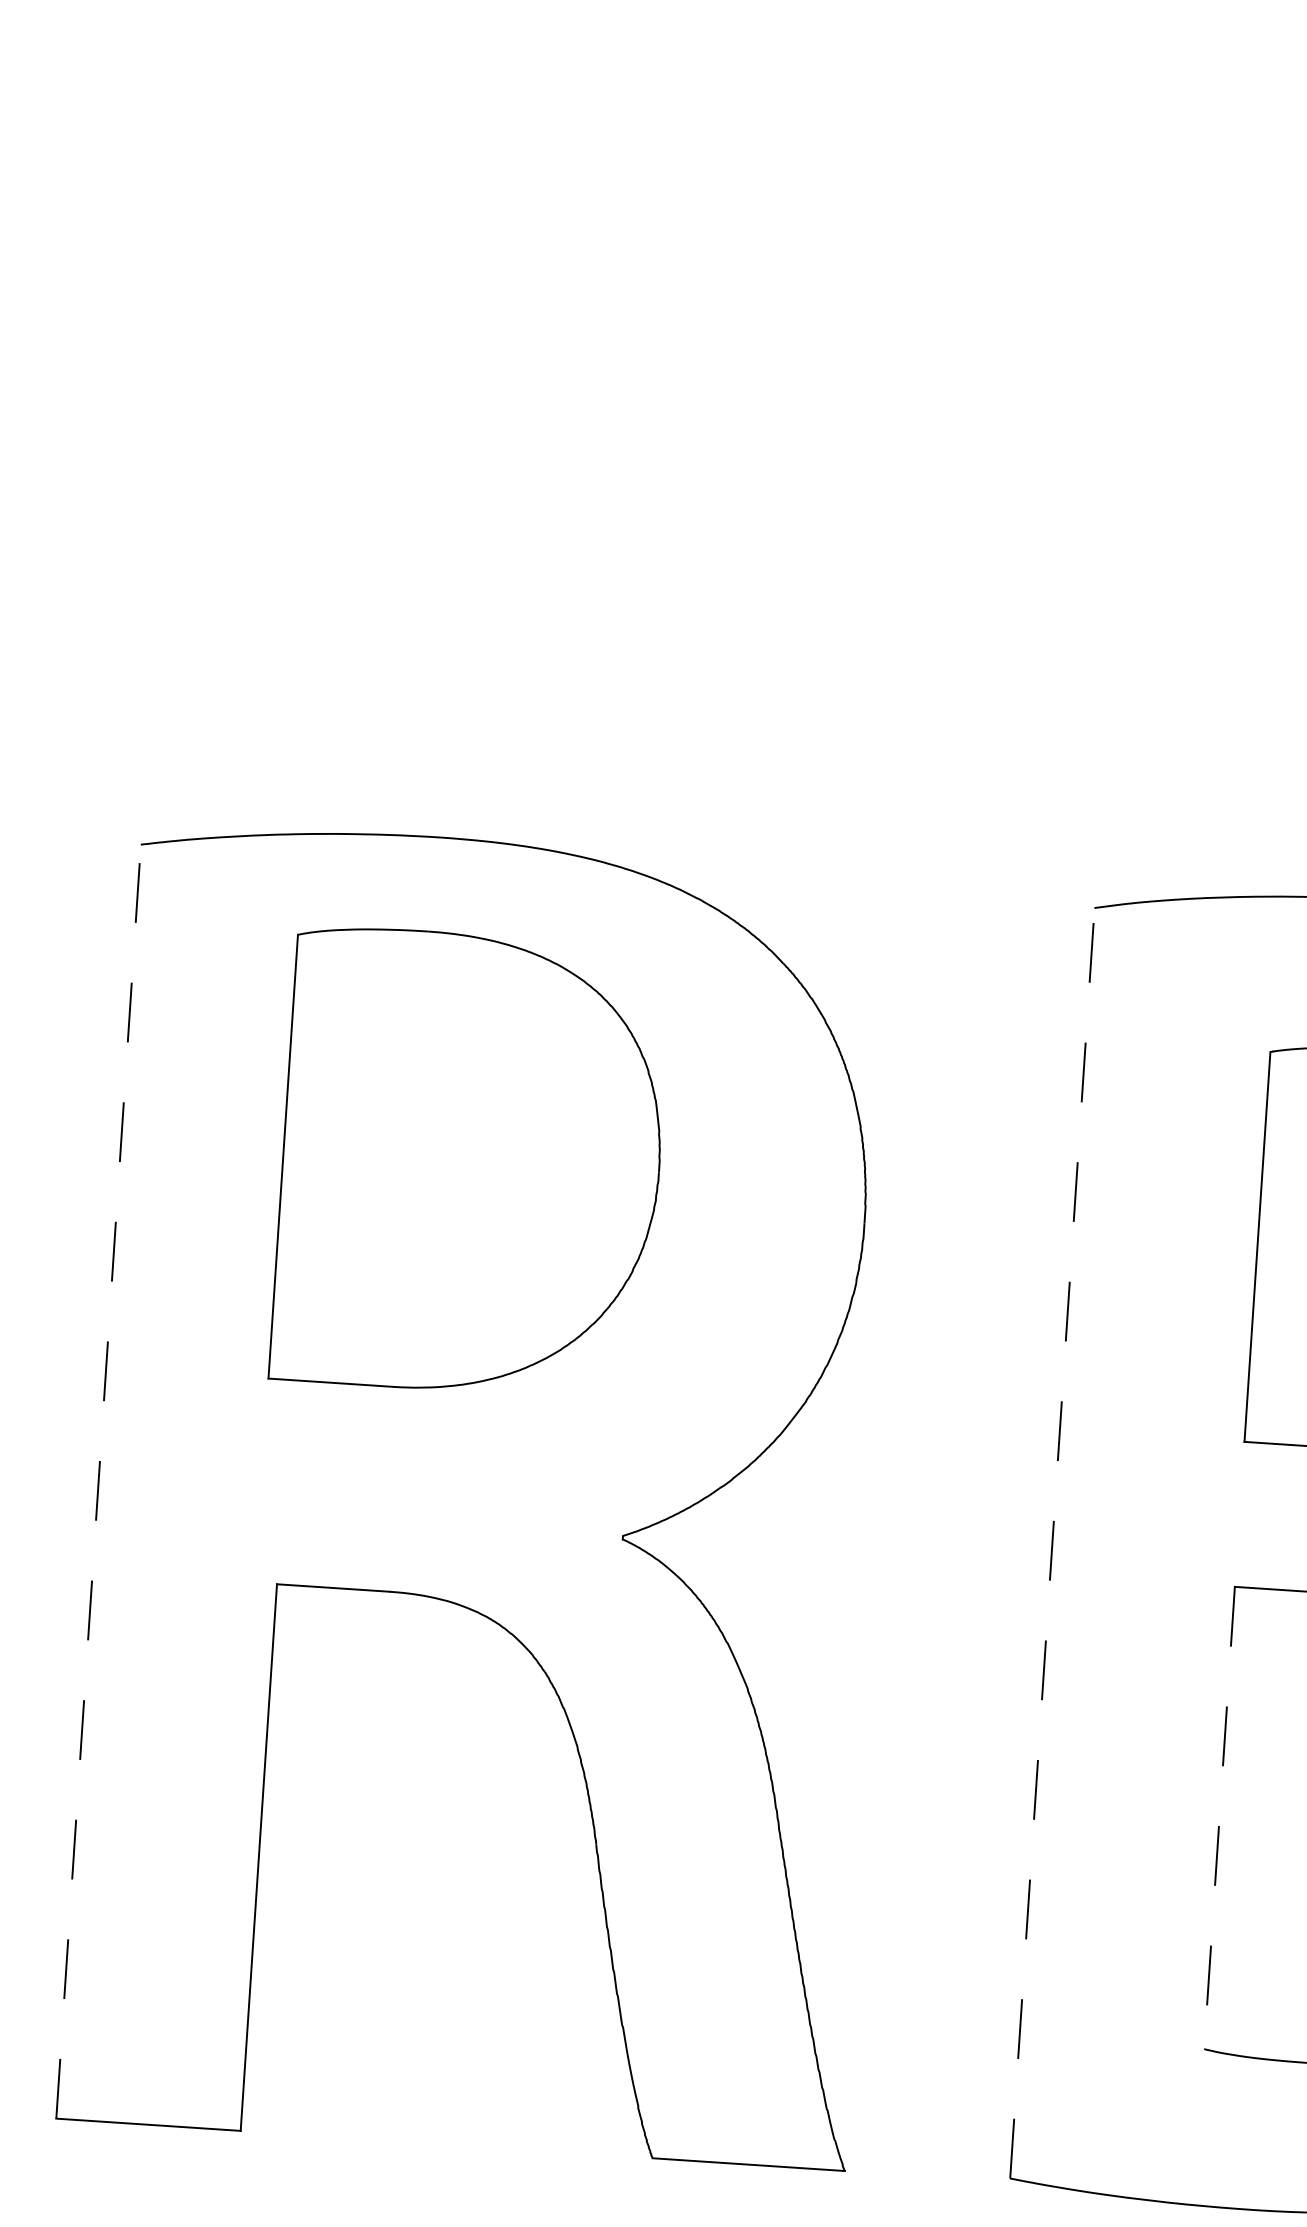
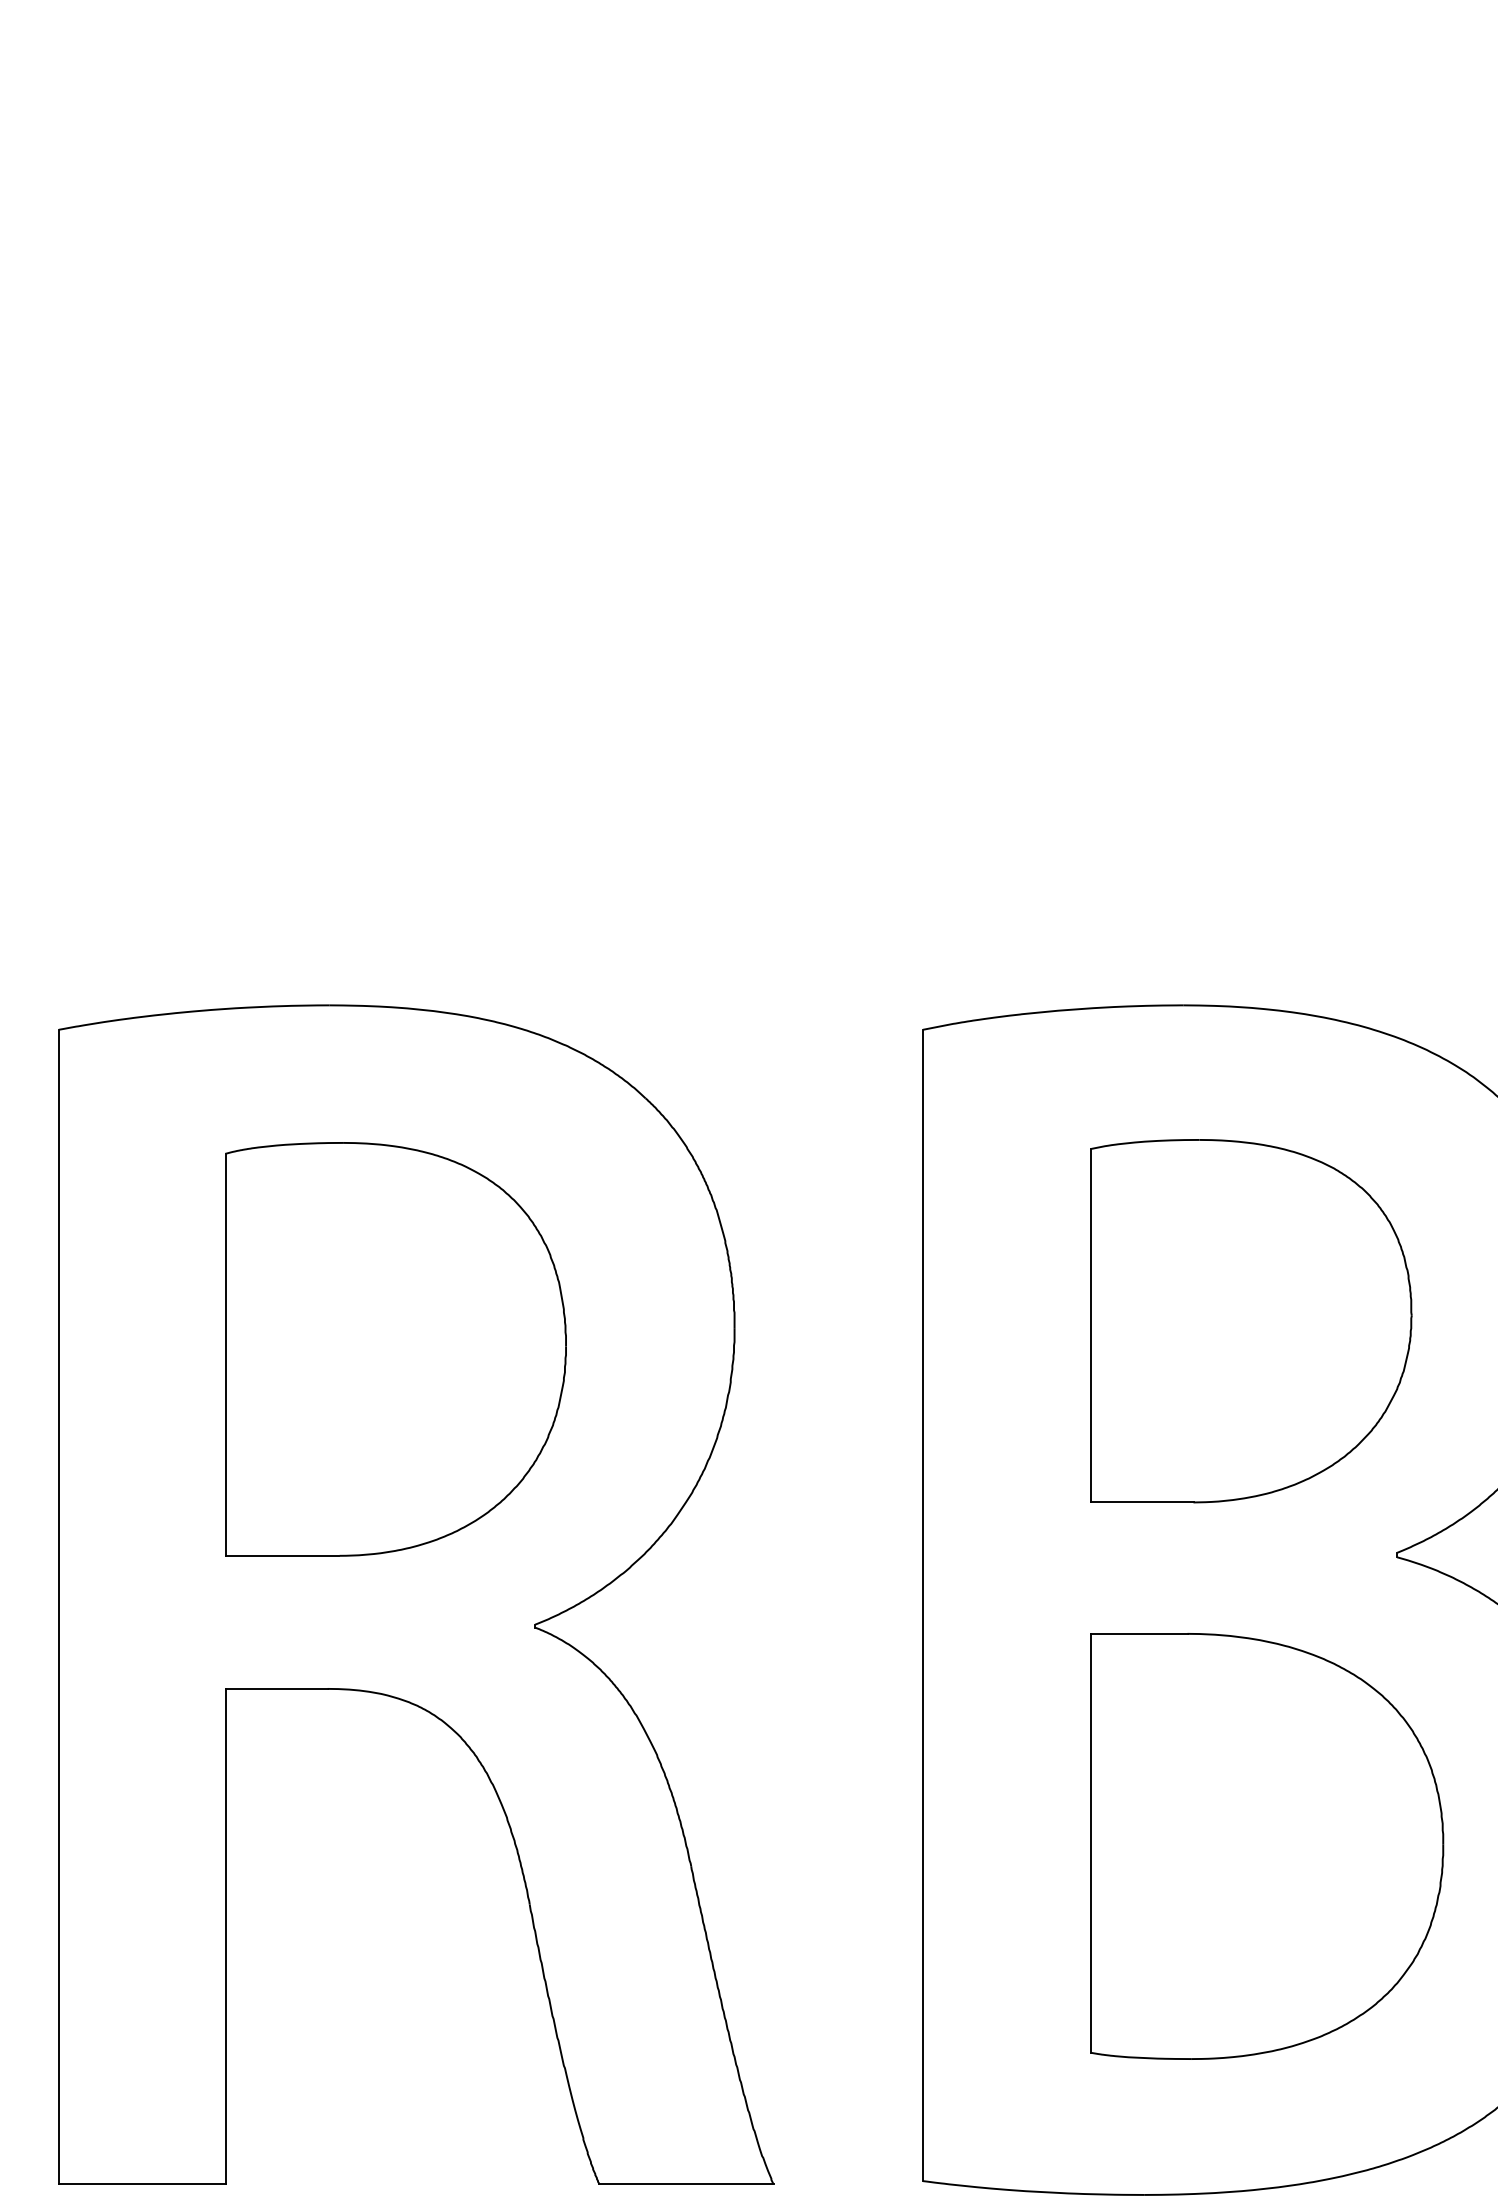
part: (470, 1163) -> (395, 1349), moved
line: (99, 1481) -> (59, 1606), dashed -> solid
line: (1052, 1543) -> (923, 1605), dashed -> solid
line: (1219, 1818) -> (1090, 1843), dashed -> solid

